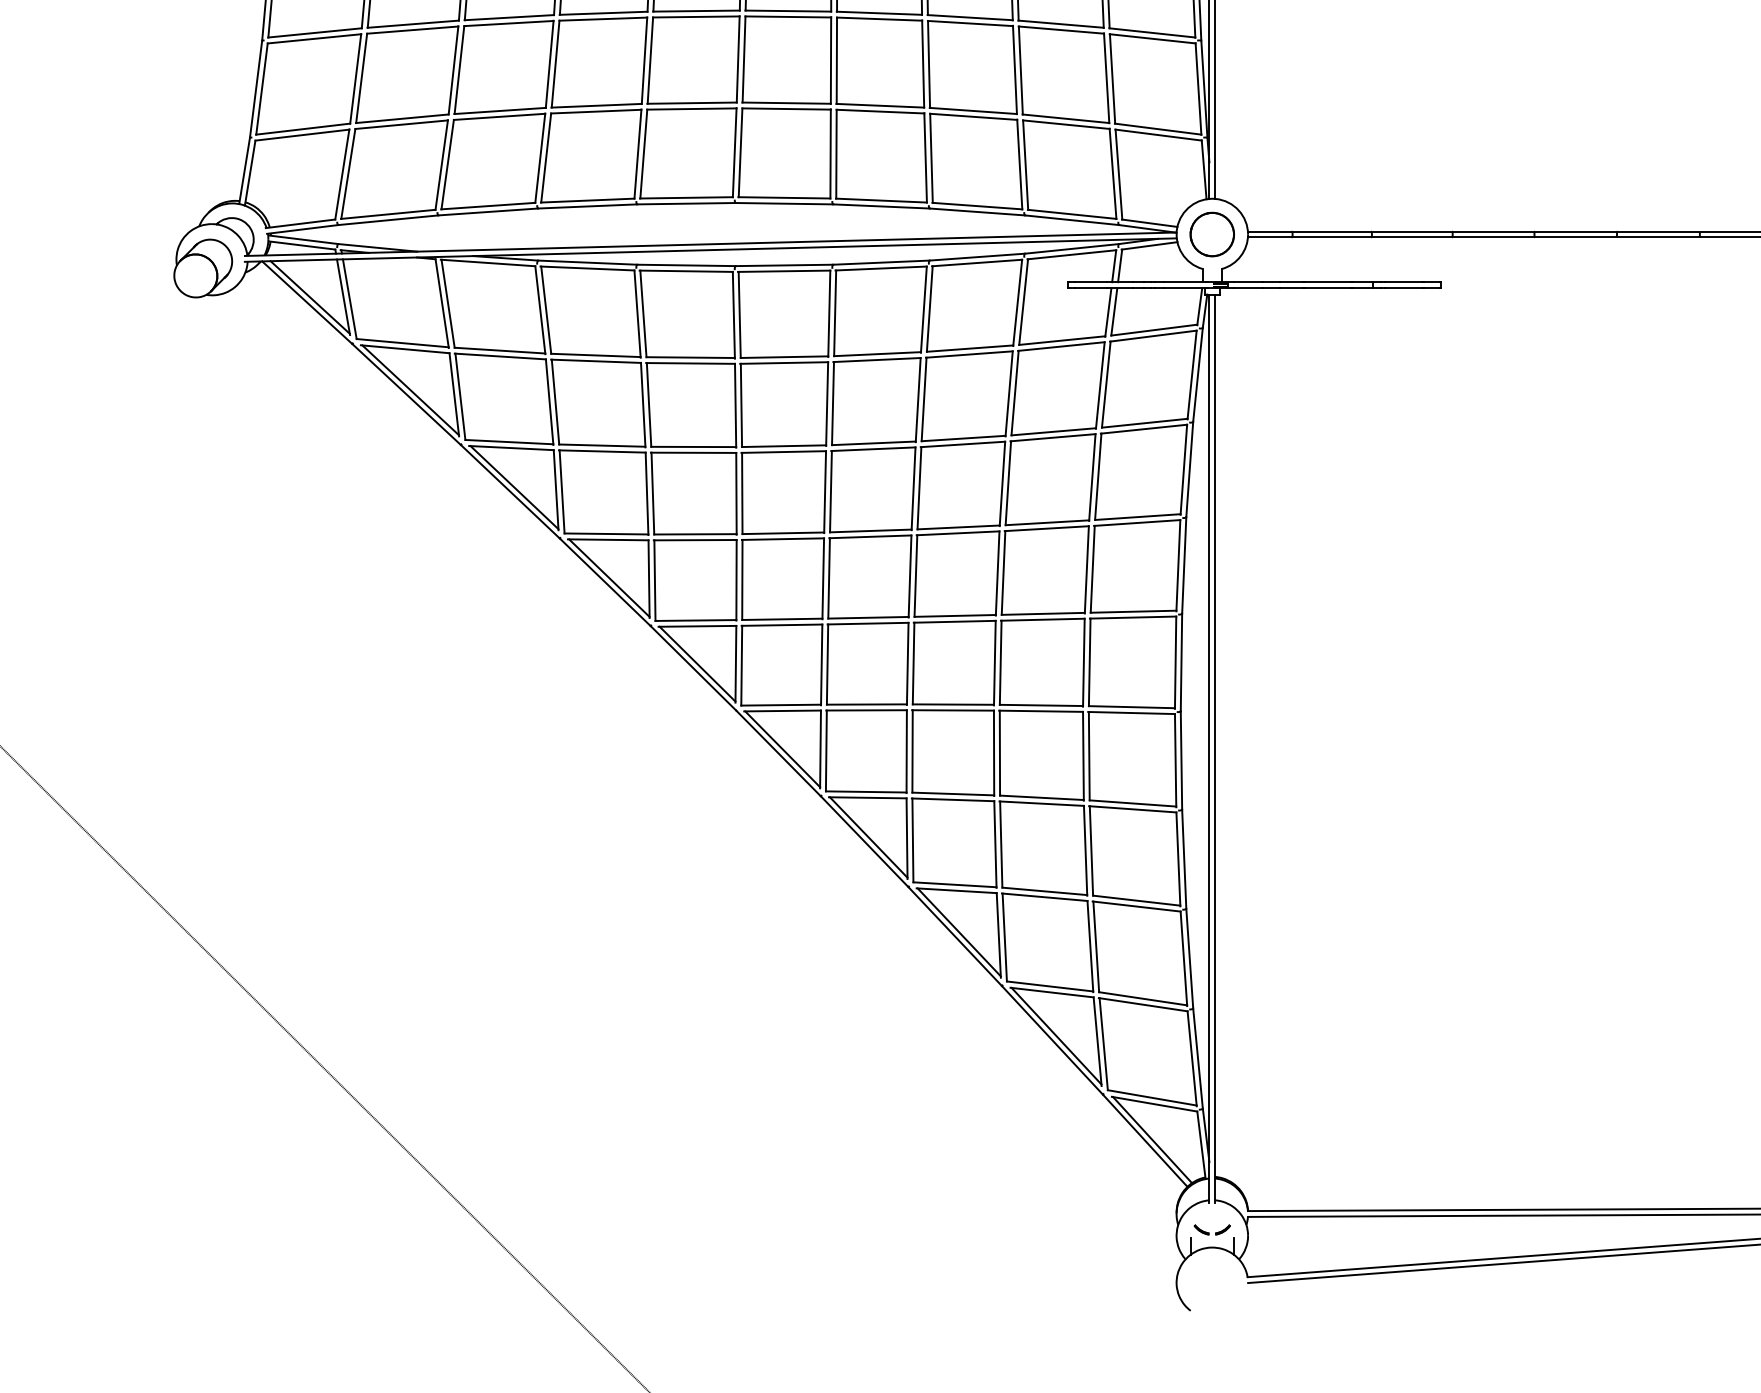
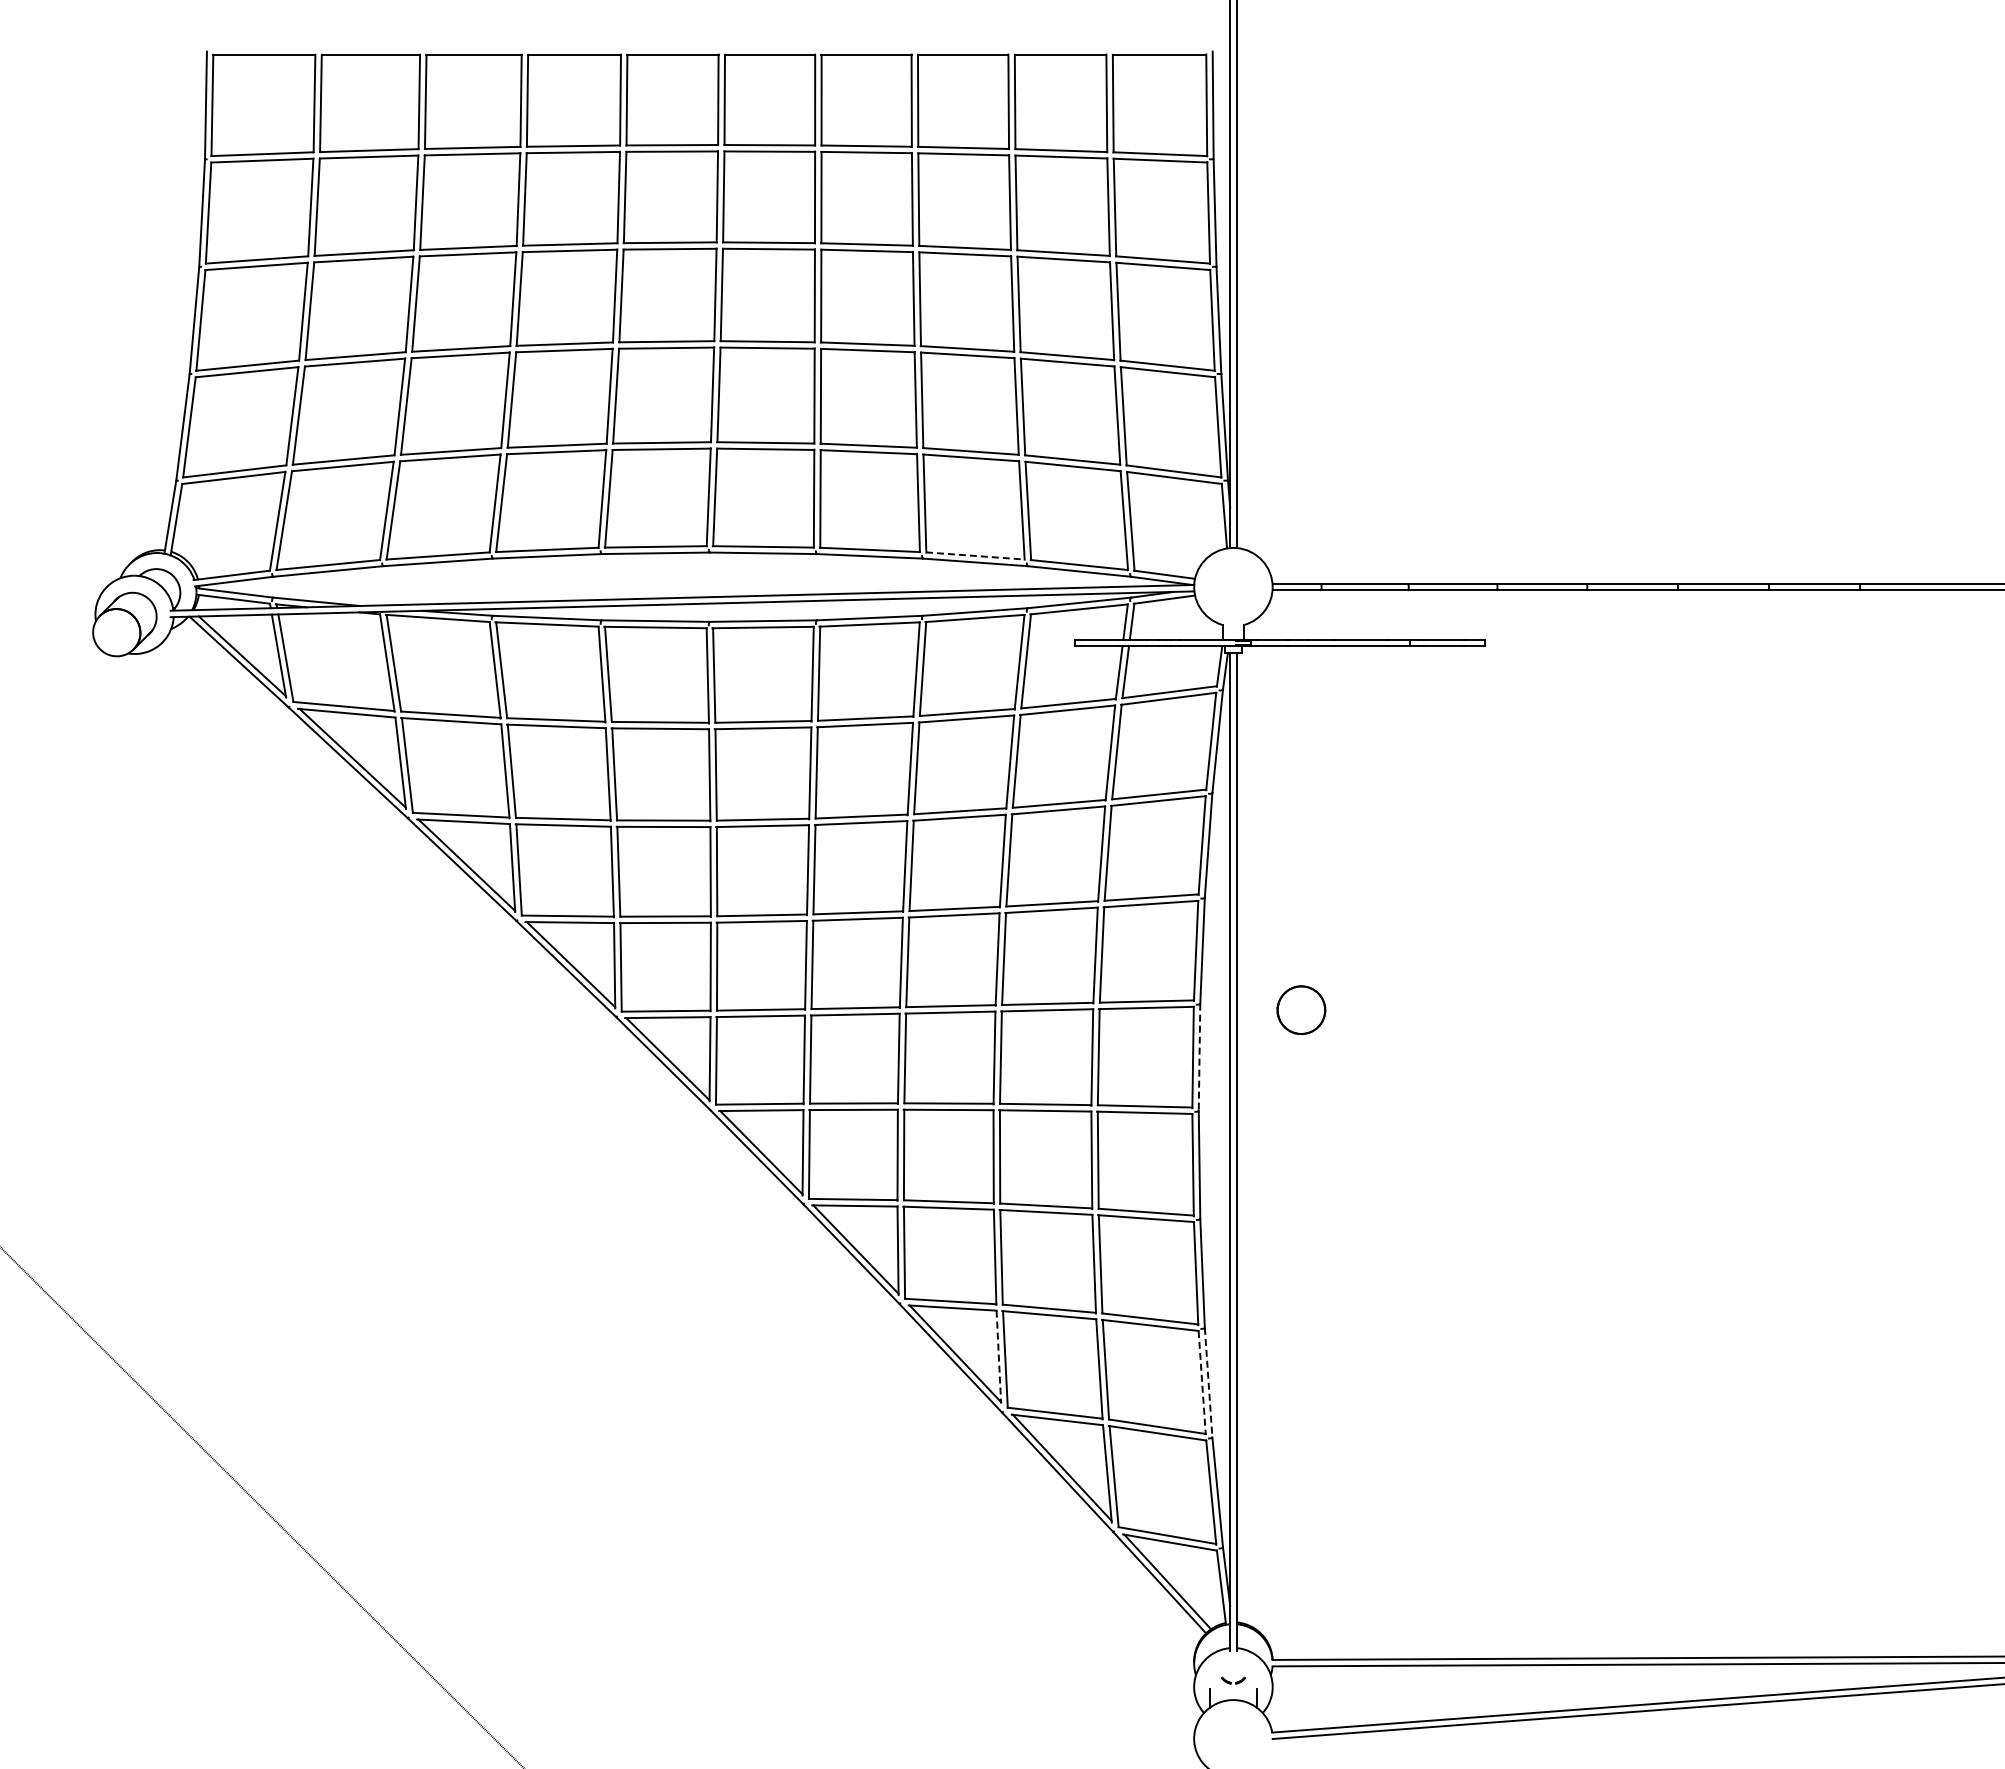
line: (977, 206) -> (975, 556), solid -> dashed
part: (1212, 233) -> (1301, 1009), moved
line: (1181, 662) -> (1199, 1057), solid -> dashed
line: (998, 935) -> (998, 1357), solid -> dashed
line: (1189, 958) -> (1208, 1382), solid -> dashed
line: (1184, 959) -> (1202, 1383), solid -> dashed
part: (1212, 1229) -> (1233, 1680), size x0.6

